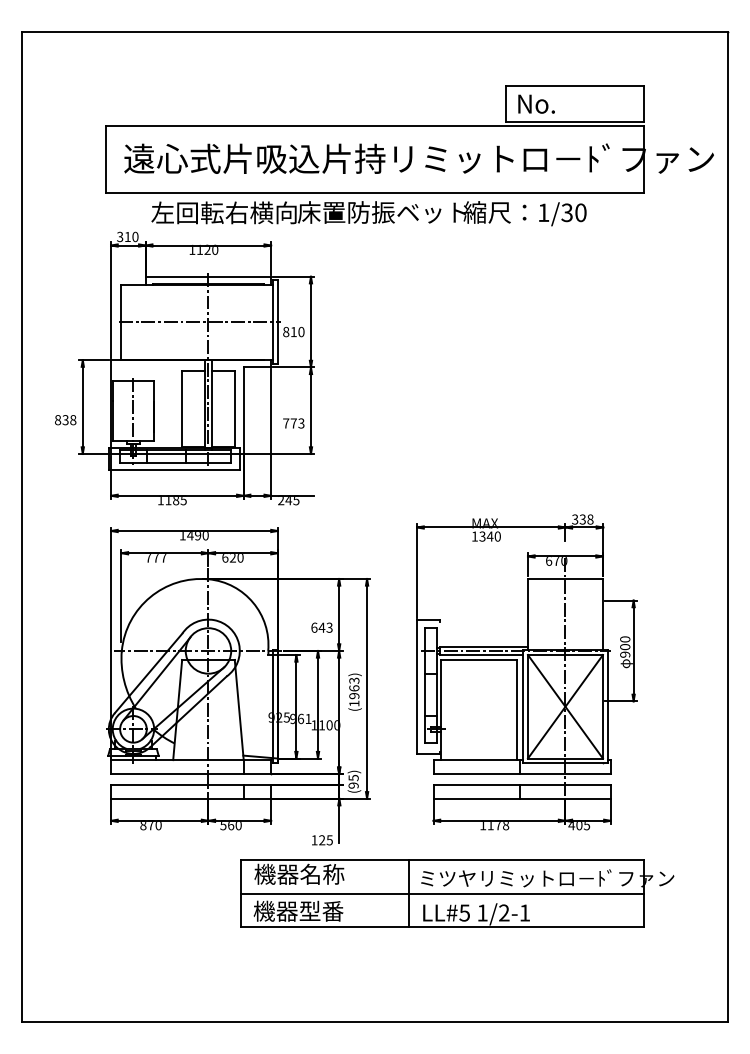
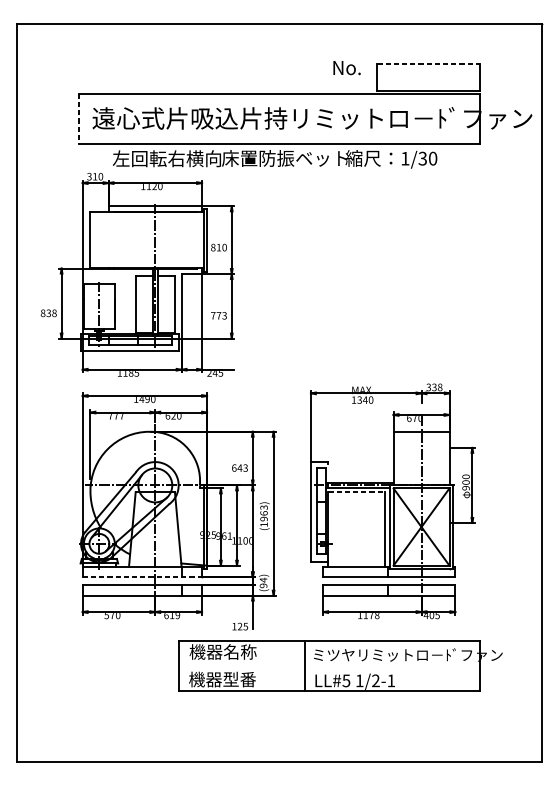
line: (574, 86) -> (428, 64), solid -> dashed
text: (536, 103) -> (346, 67), moved
line: (106, 159) -> (79, 118), solid -> dashed
line: (200, 322) -> (149, 240), removed
line: (479, 659) -> (357, 491), solid -> dashed
line: (191, 774) -> (142, 577), solid -> dashed
text: (353, 777) -> (263, 579), (95) -> (94)
text: (143, 826) -> (106, 616), 870 -> 570
text: (230, 826) -> (171, 616), 560 -> 619
line: (441, 893) -> (329, 666), removed

